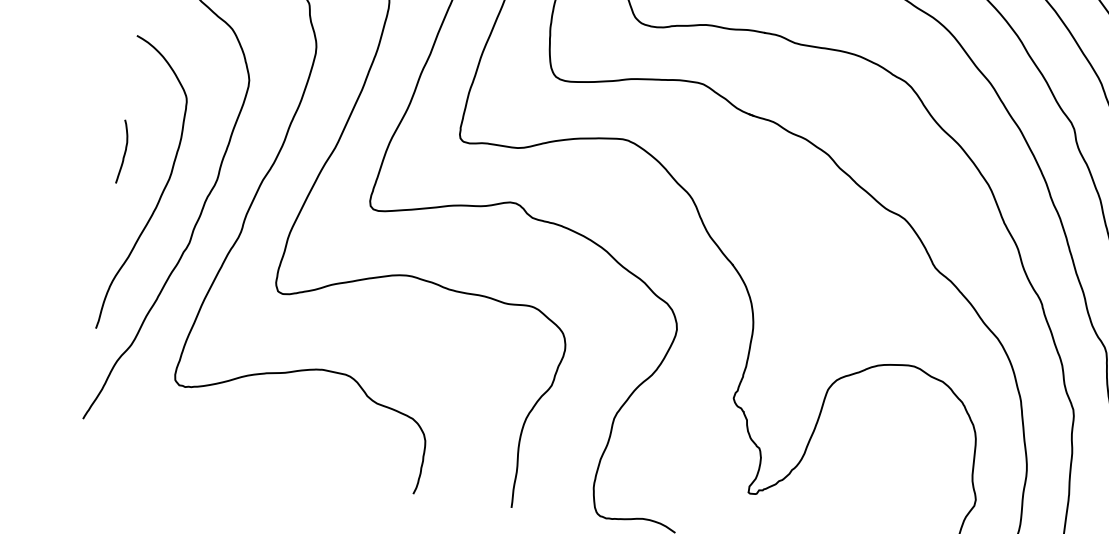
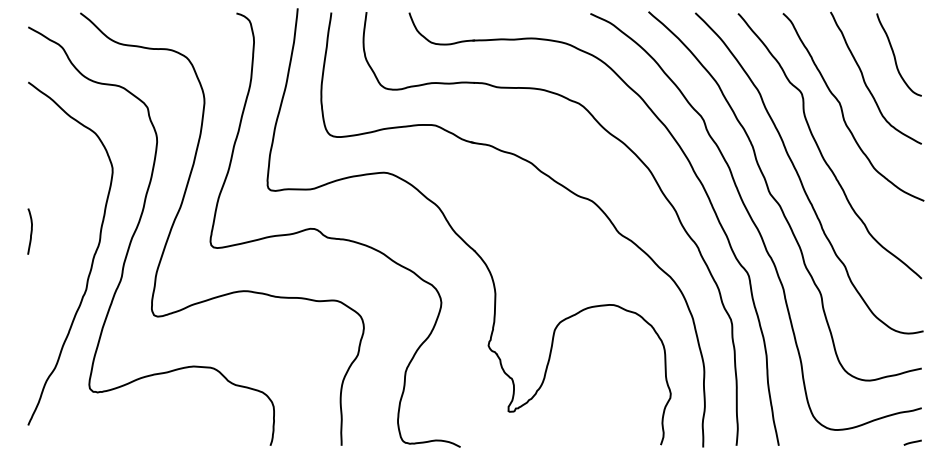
curve: (159, 194) -> (60, 258), removed

